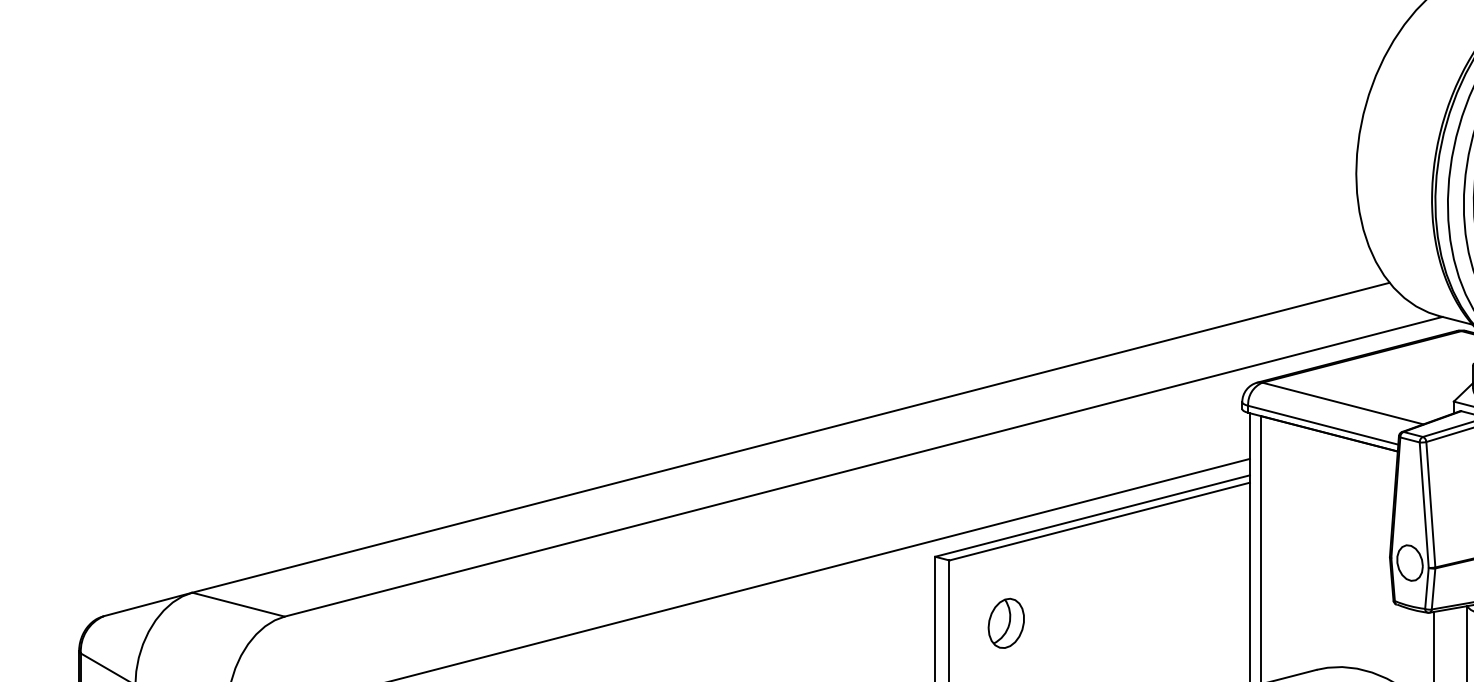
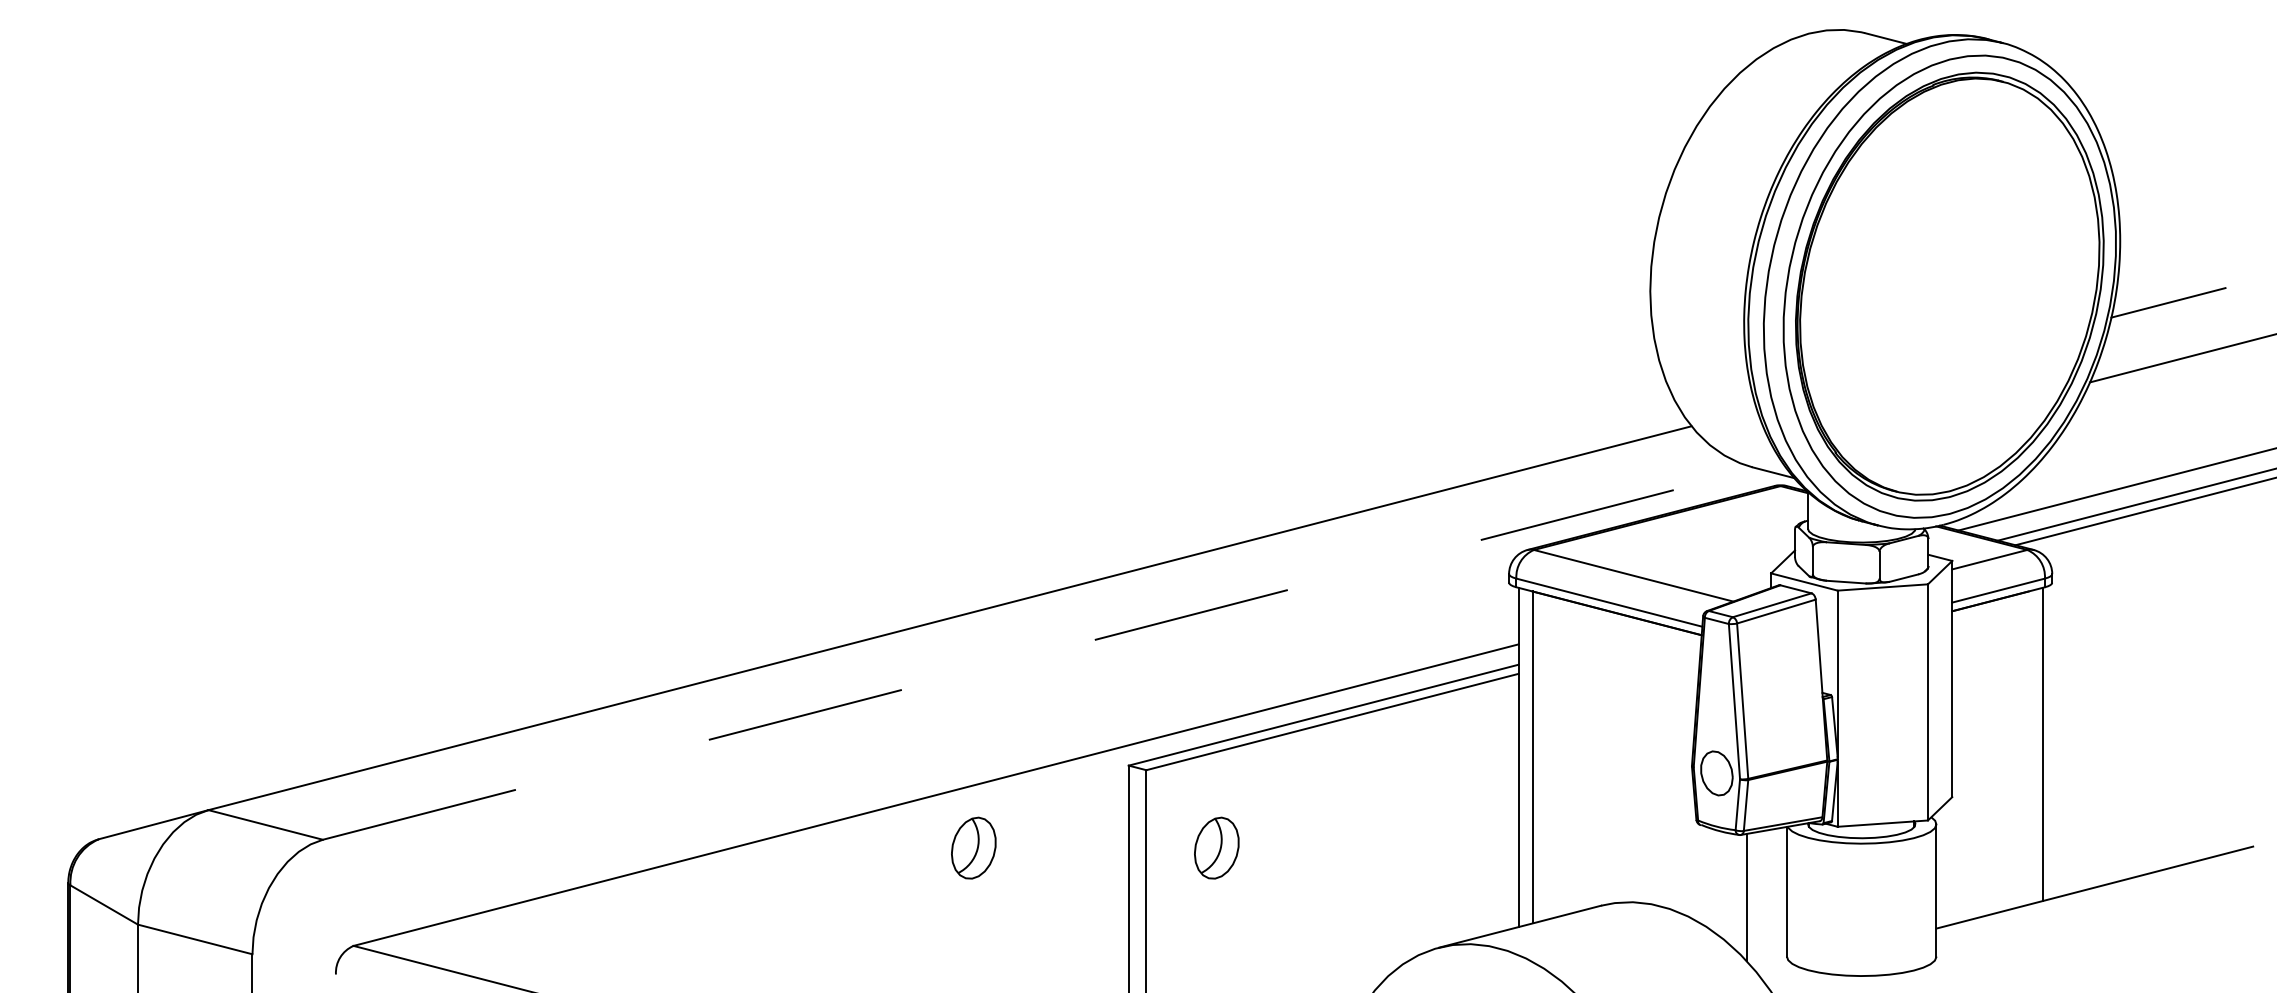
line: (863, 467) -> (1040, 654), solid -> dashed
part: (809, 622) -> (973, 847), added

